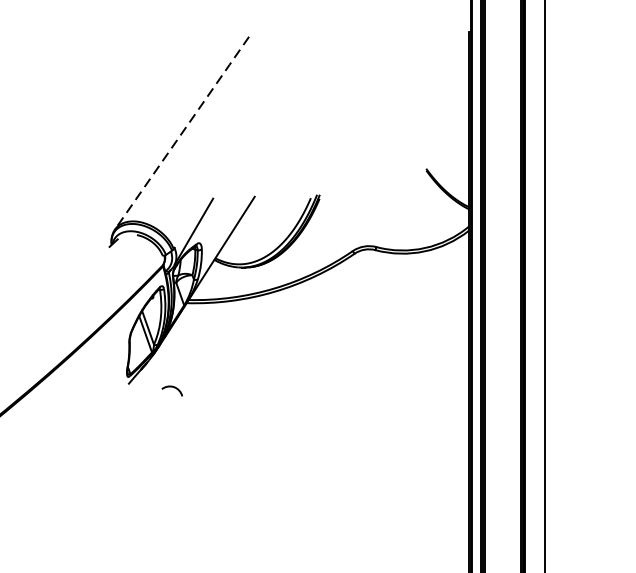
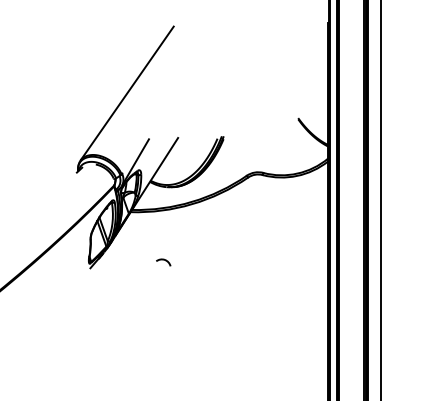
line: (182, 132) -> (127, 92), dashed -> solid
arc: (172, 387) -> (163, 260), moved

